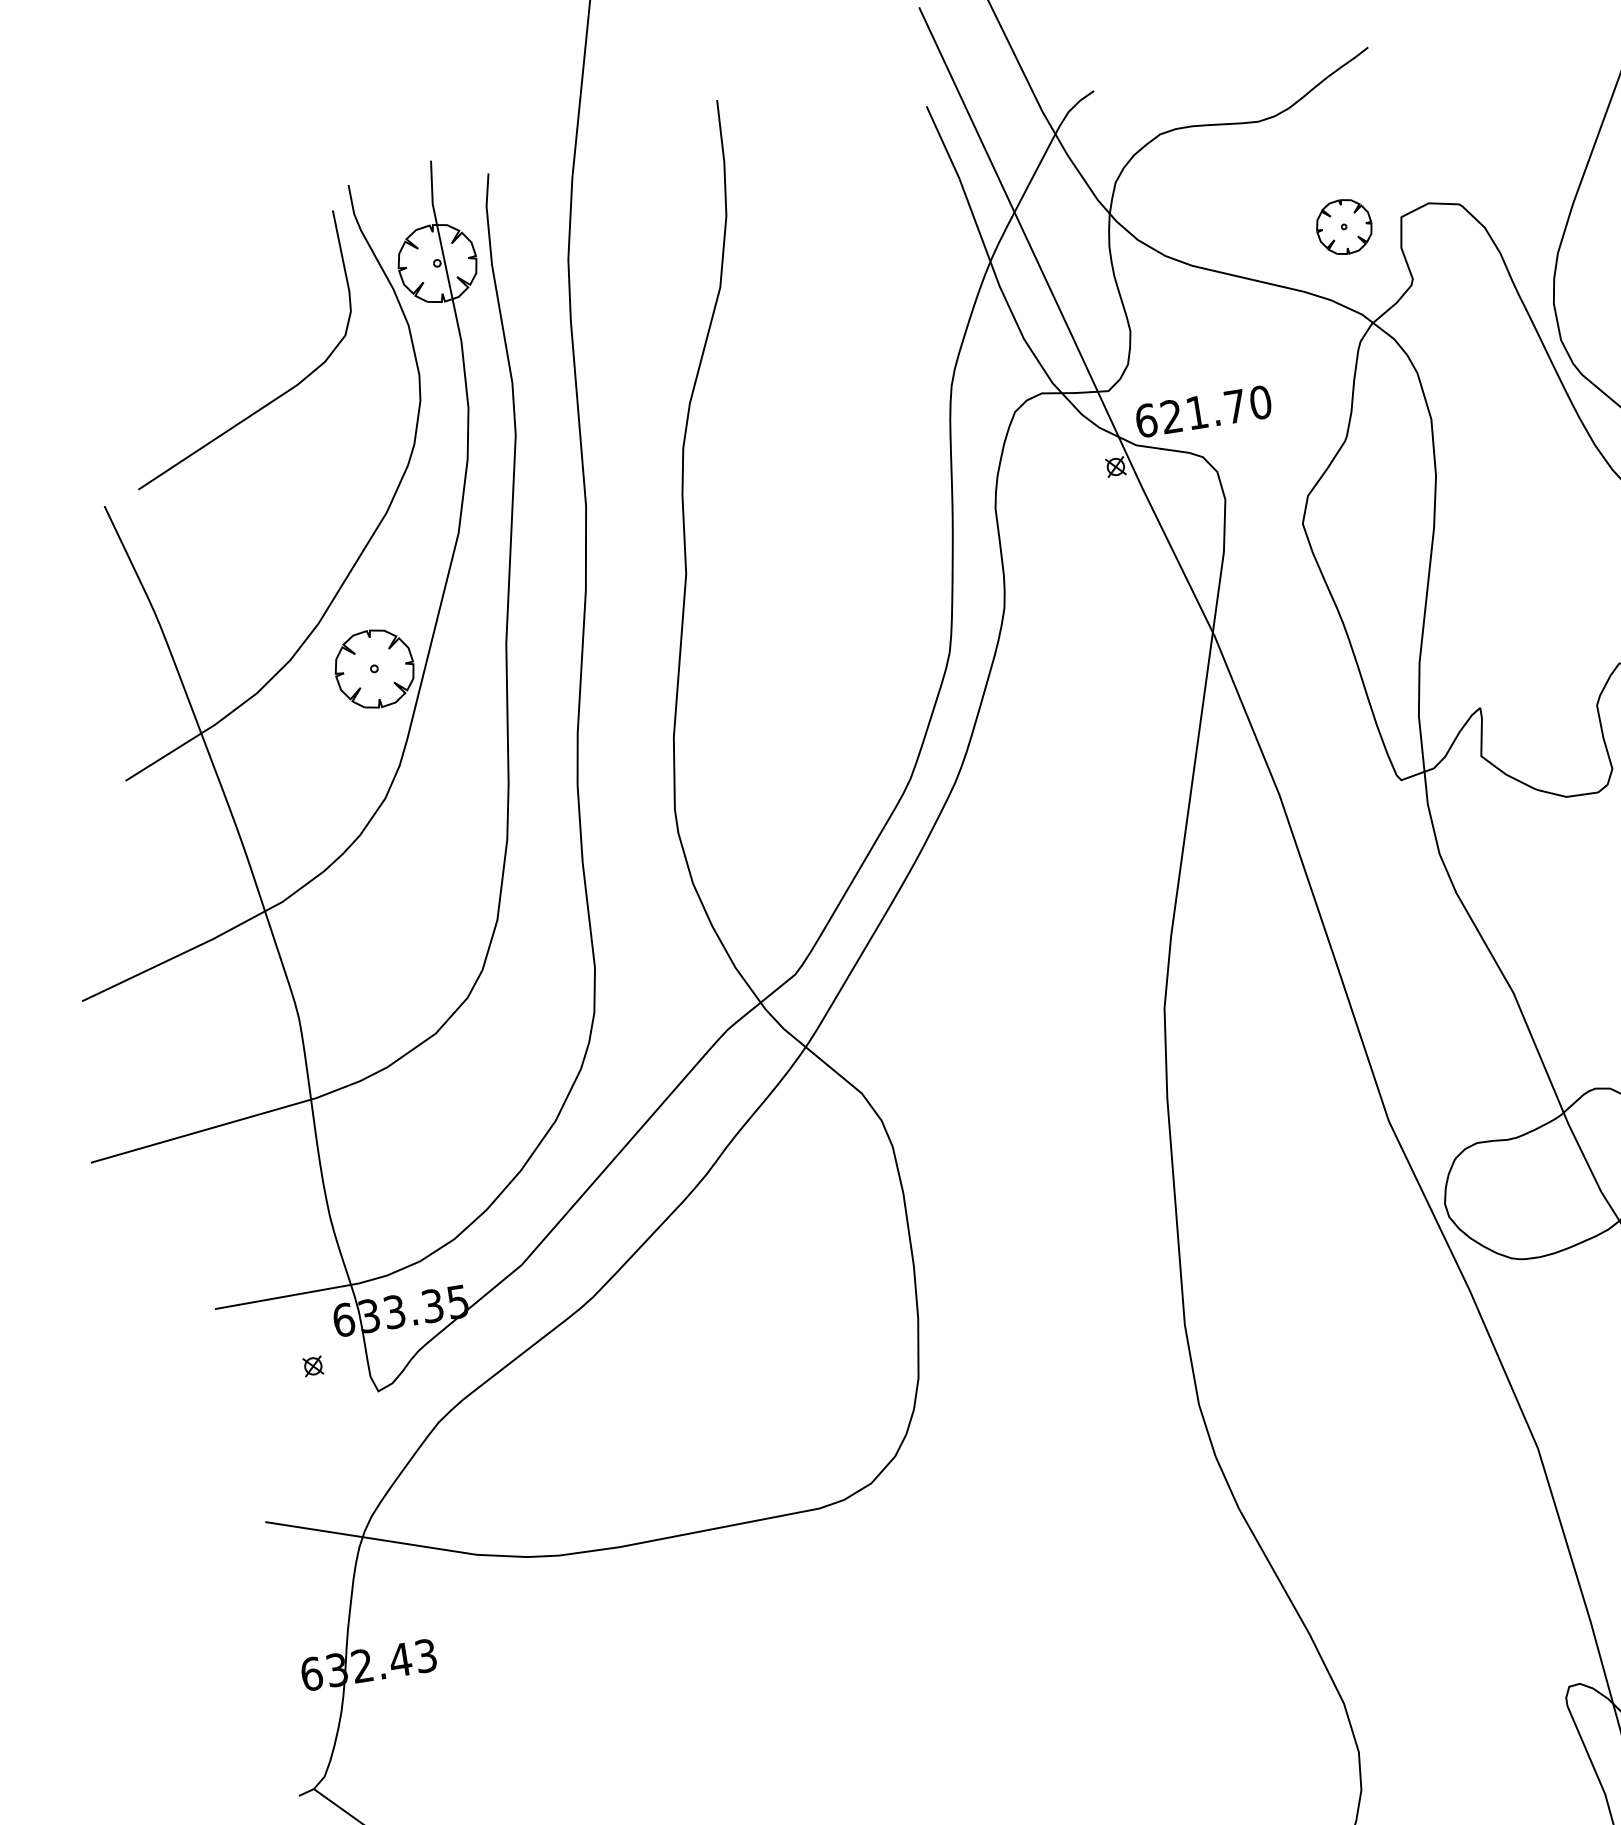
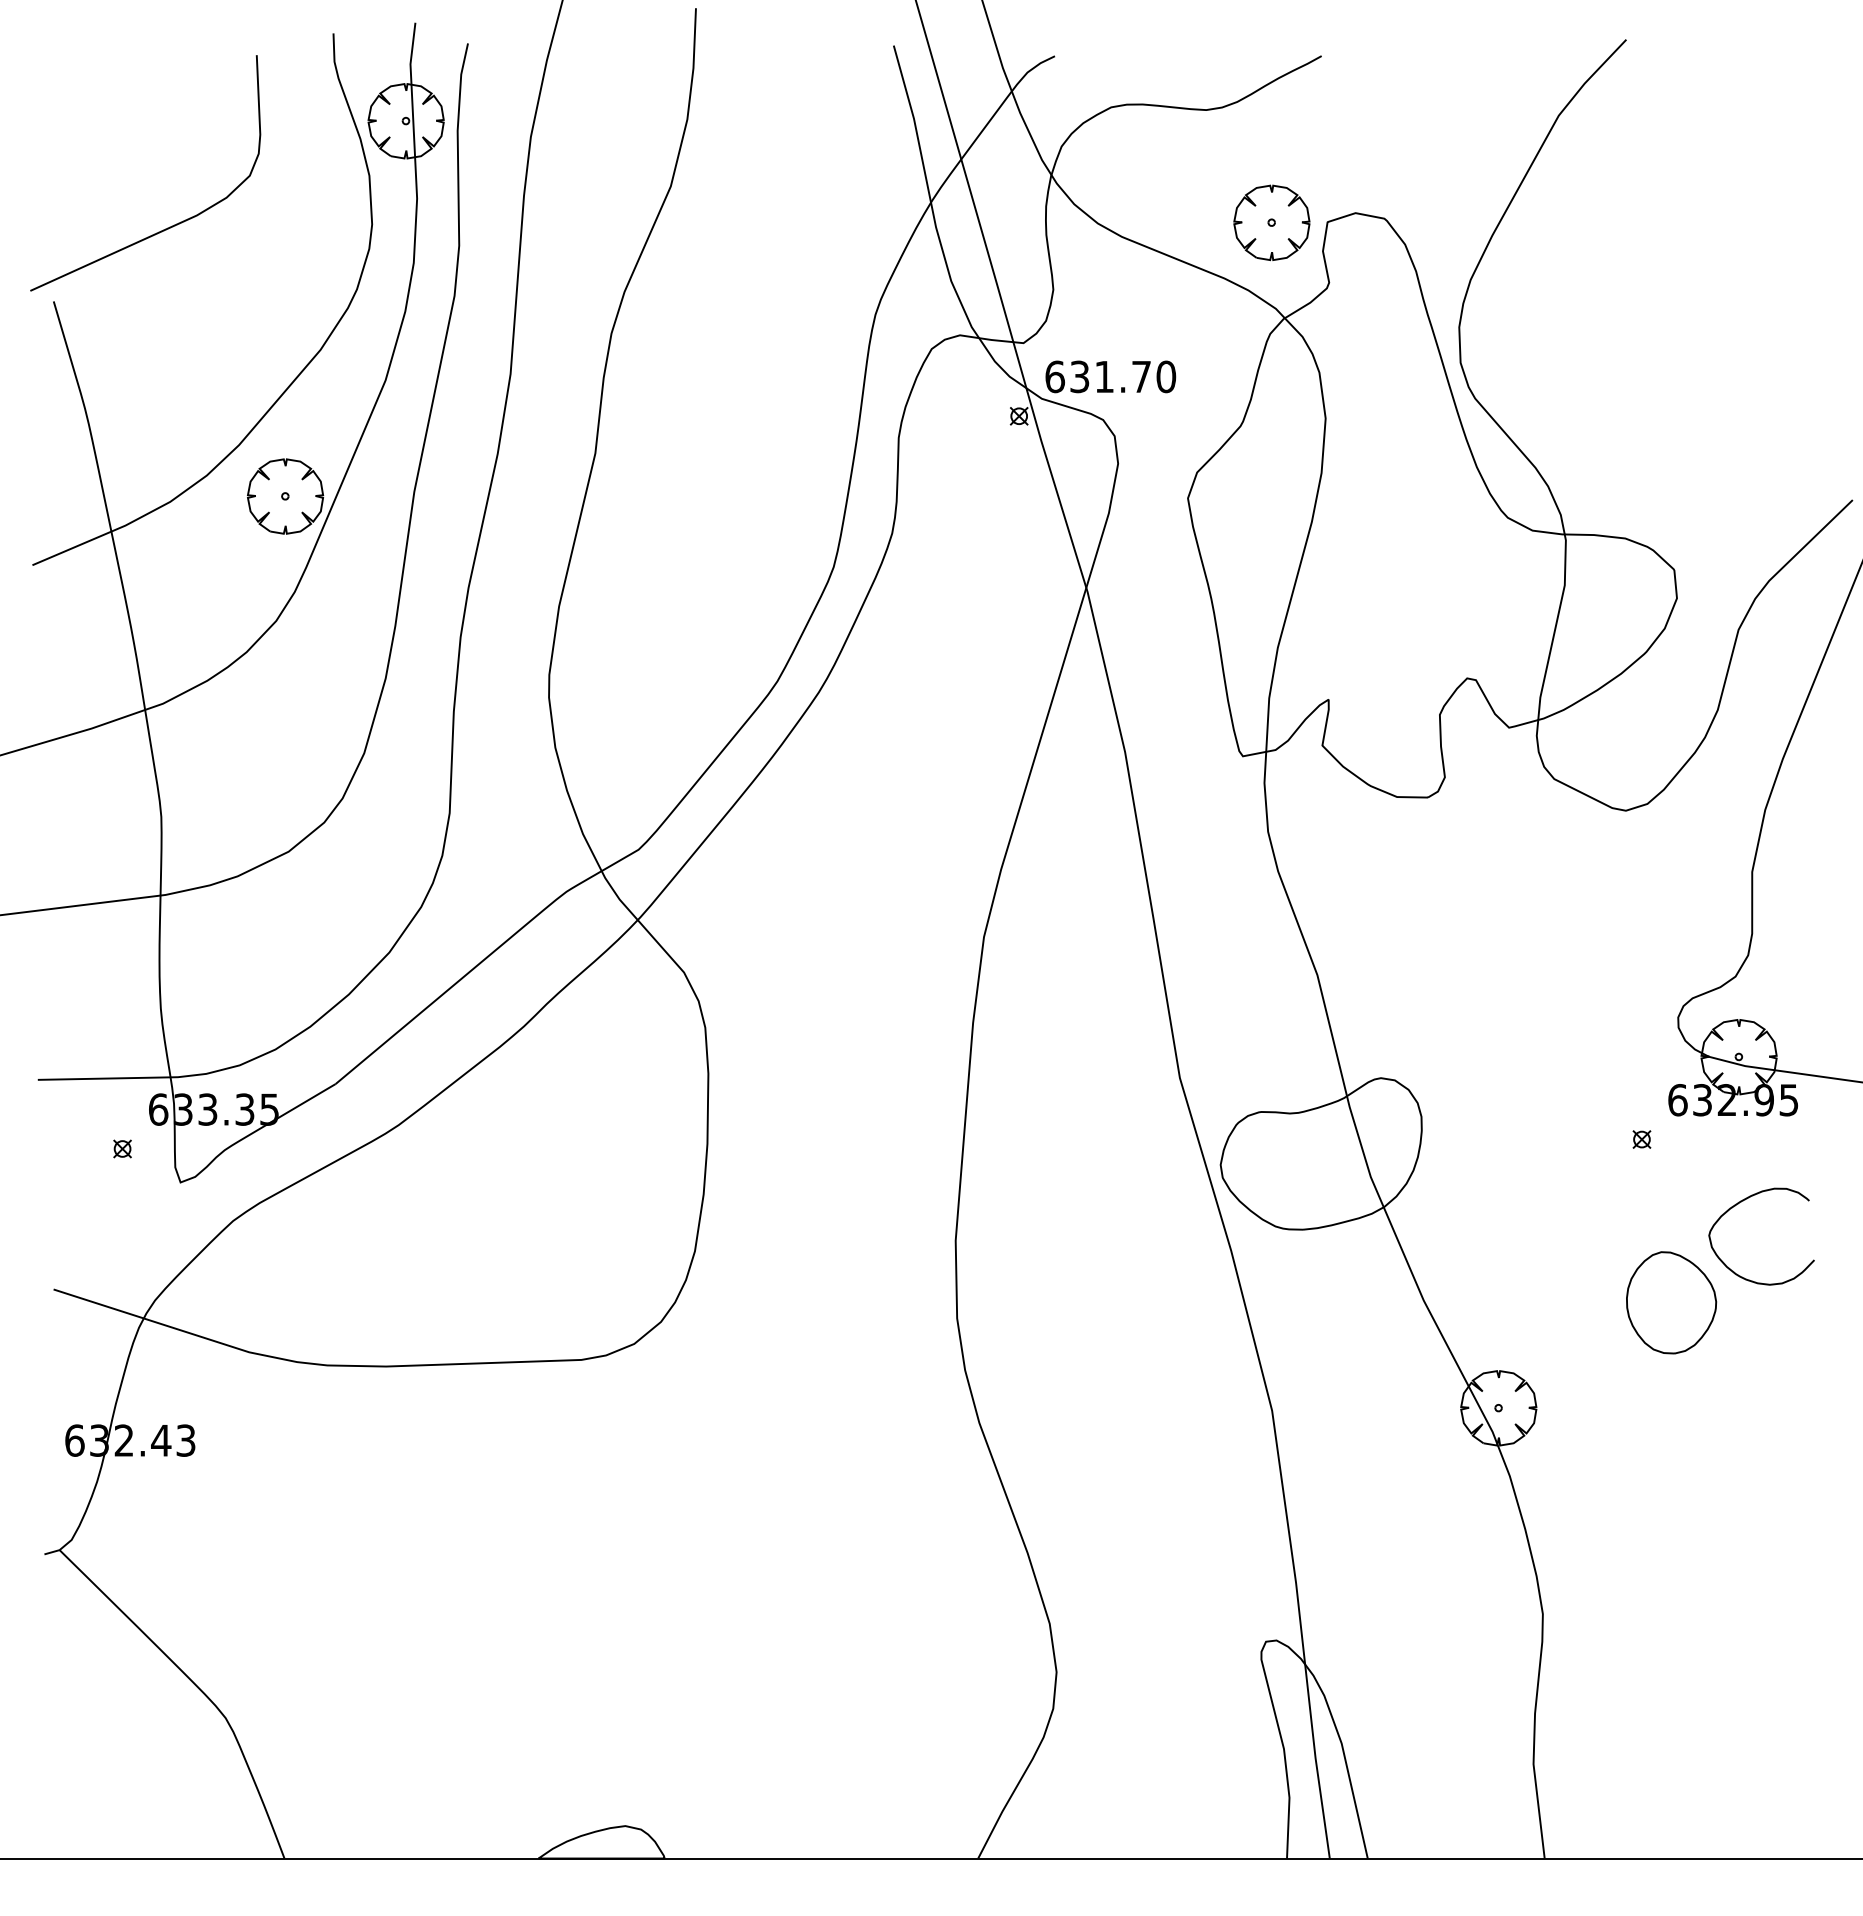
part: (1343, 226) -> (1271, 222), size x1.43
curve: (270, 400) -> (169, 226), moved
text: (1171, 416) -> (1079, 376), 621.70 -> 631.70

